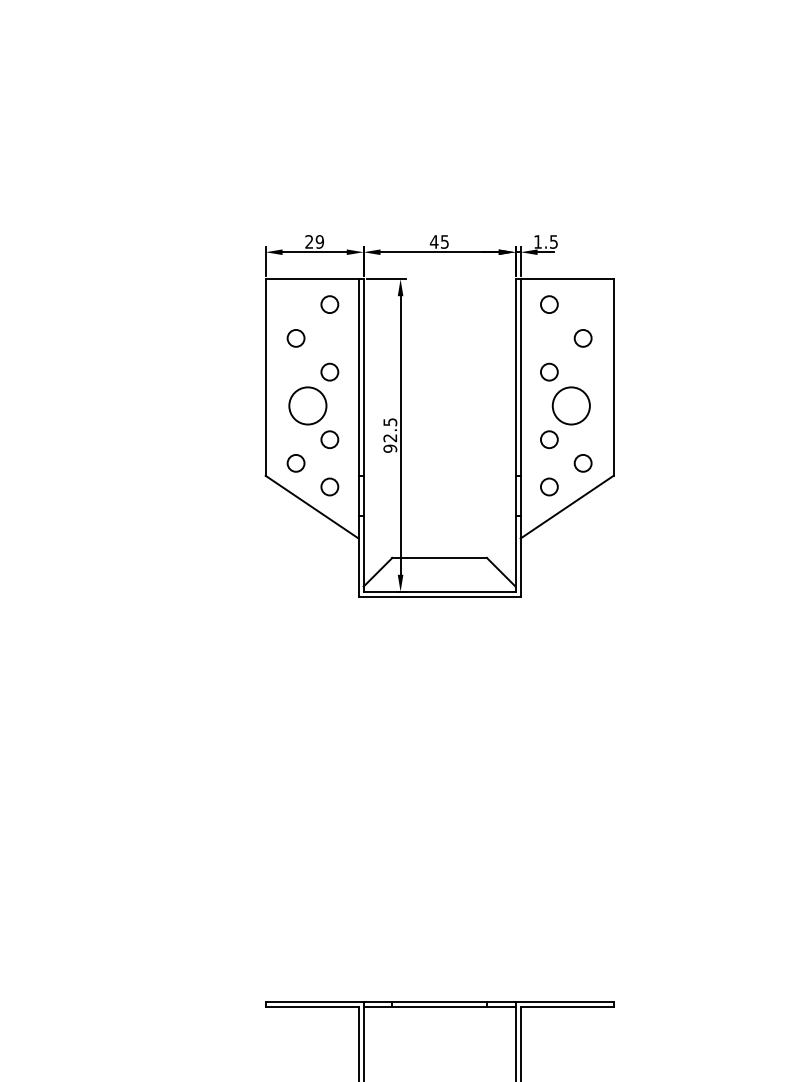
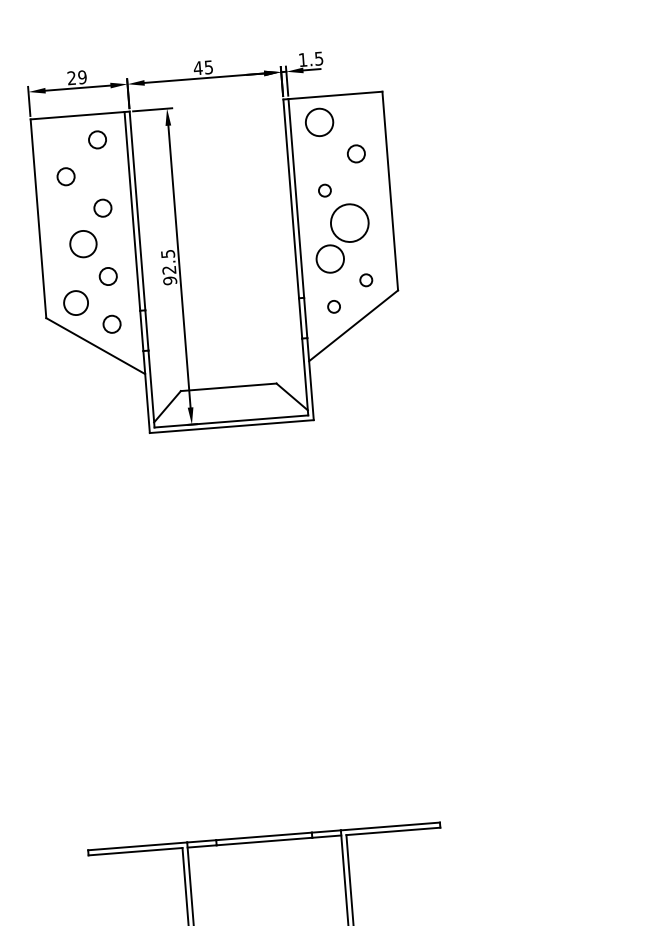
circle: (548, 304) -> (318, 122), size x1.6
circle: (549, 371) -> (324, 190), size x0.7
circle: (307, 405) -> (82, 243), size x0.7
circle: (548, 439) -> (329, 258), size x1.6
circle: (295, 463) -> (75, 303), size x1.4
circle: (582, 463) -> (365, 280), size x0.7
circle: (549, 486) -> (334, 306), size x0.7

